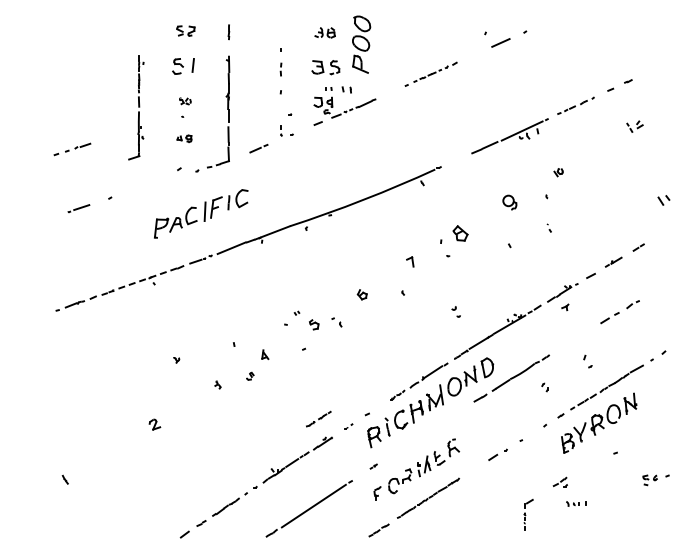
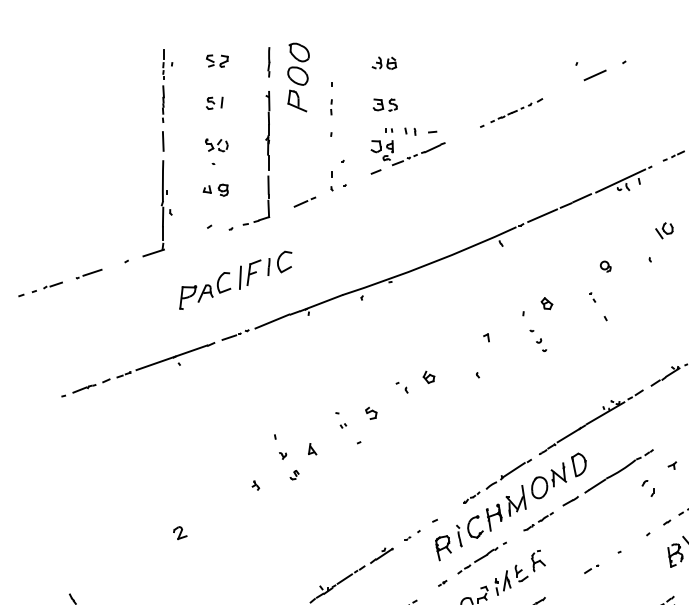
part: (228, 31) -> (268, 61), size x1.67
part: (361, 44) -> (298, 77), moved
part: (183, 65) -> (214, 102), size x0.62
part: (325, 67) -> (384, 104), size x0.71
line: (365, 90) -> (432, 132), added
part: (185, 101) -> (216, 145), size x1.67
part: (136, 107) -> (158, 152), size x1.67
part: (281, 130) -> (332, 180), size x1.67
part: (184, 138) -> (215, 189), size x1.43
part: (72, 149) -> (40, 289), moved
line: (457, 159) -> (543, 215), added
part: (558, 172) -> (664, 230), size x1.67
part: (509, 202) -> (605, 266), size x0.62
part: (548, 227) -> (592, 296), moved
part: (460, 232) -> (546, 302), size x0.62
part: (410, 261) -> (486, 337), size x0.62
line: (148, 278) -> (172, 357), dashed -> solid
part: (565, 307) -> (672, 465), moved
part: (455, 311) -> (540, 344), moved
part: (296, 312) -> (342, 424), moved
part: (336, 322) -> (401, 387), moved
part: (176, 360) -> (282, 456), moved
part: (544, 387) -> (647, 488), size x1.67
part: (318, 418) -> (538, 520), moved
part: (348, 426) -> (412, 535), size x1.67
part: (406, 445) -> (481, 558), added
part: (497, 454) -> (591, 568), size x0.62

